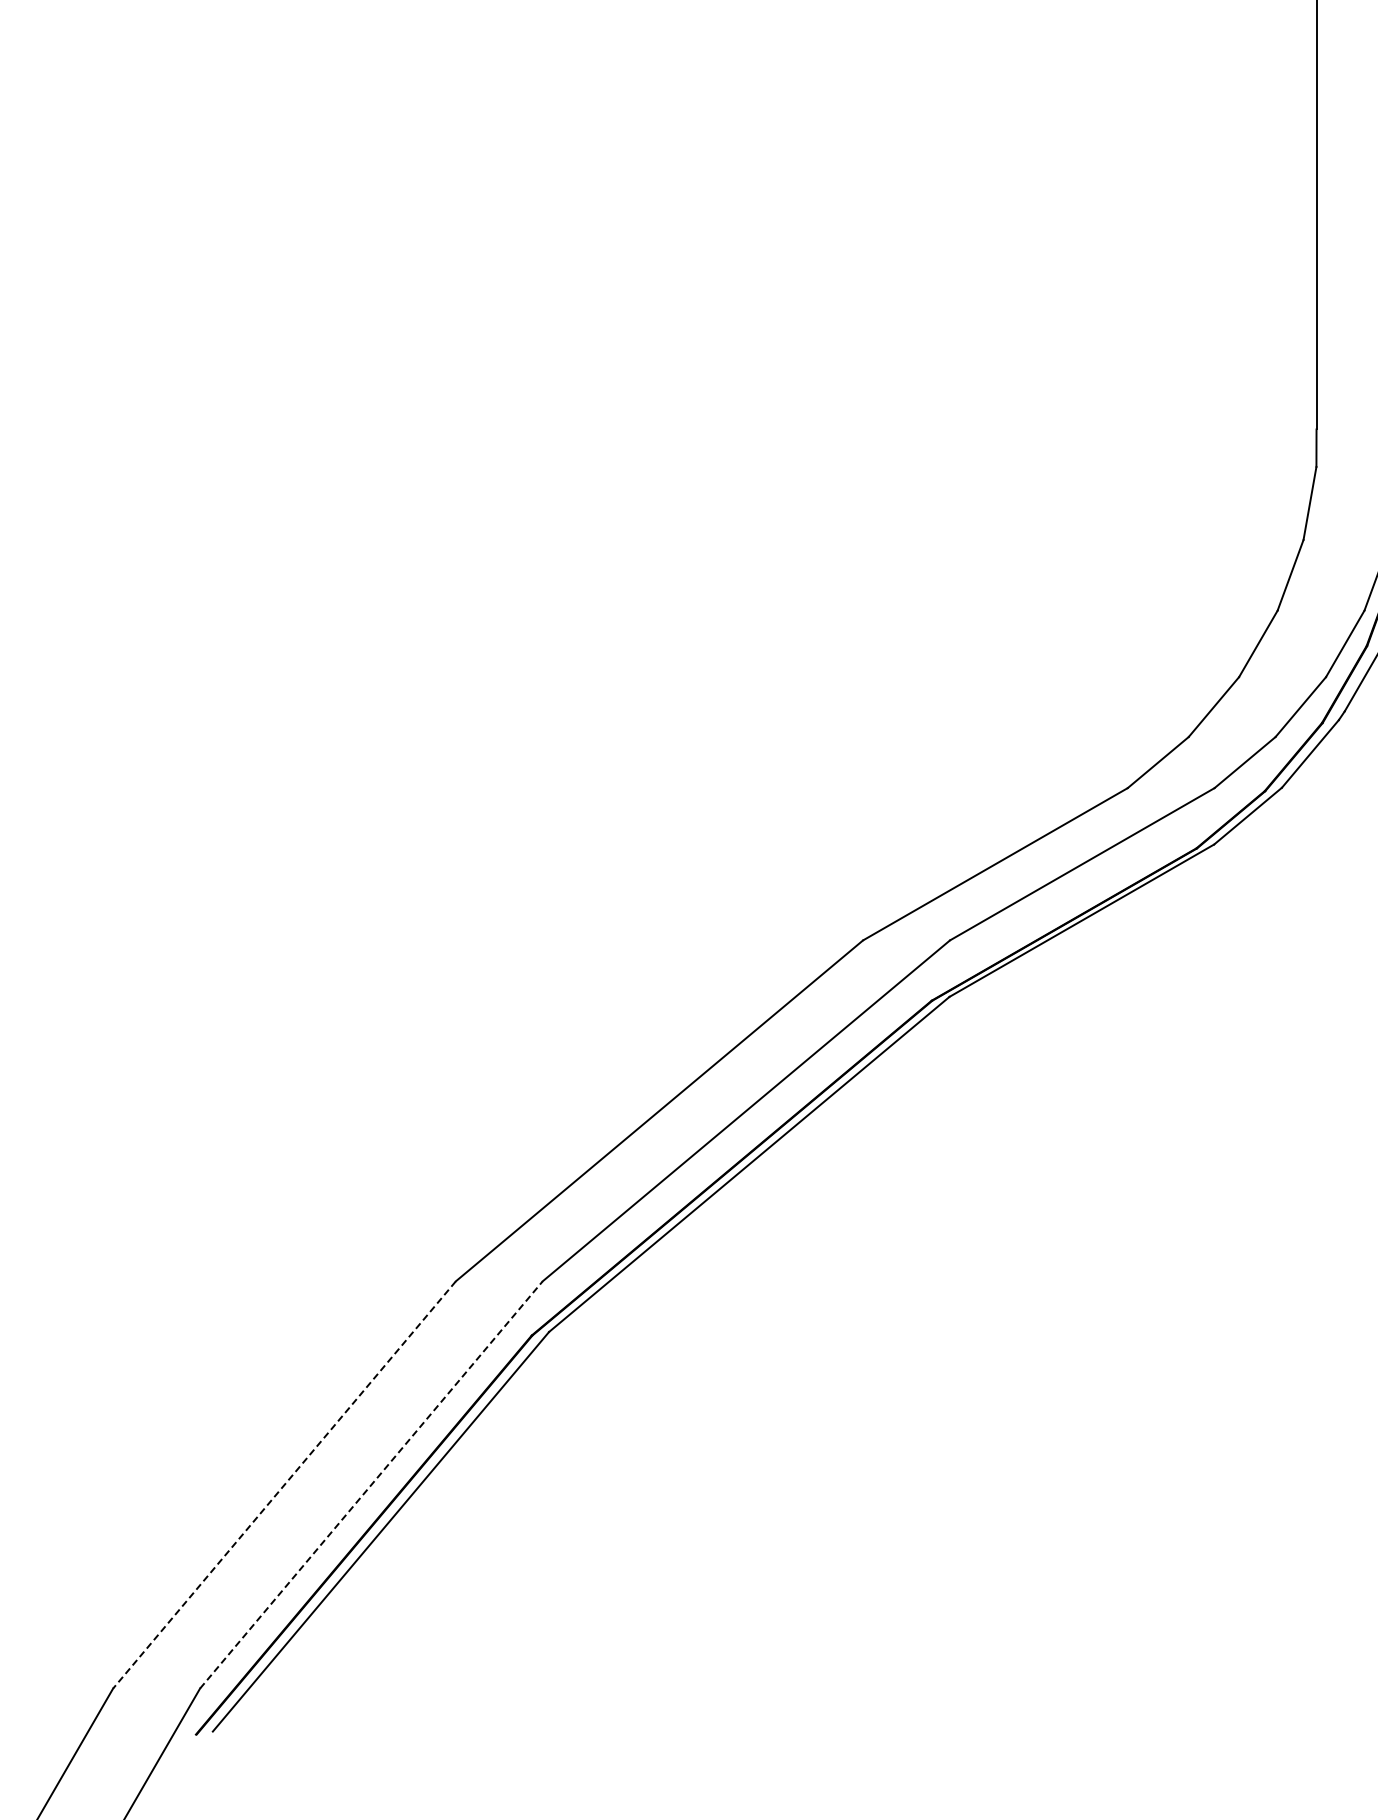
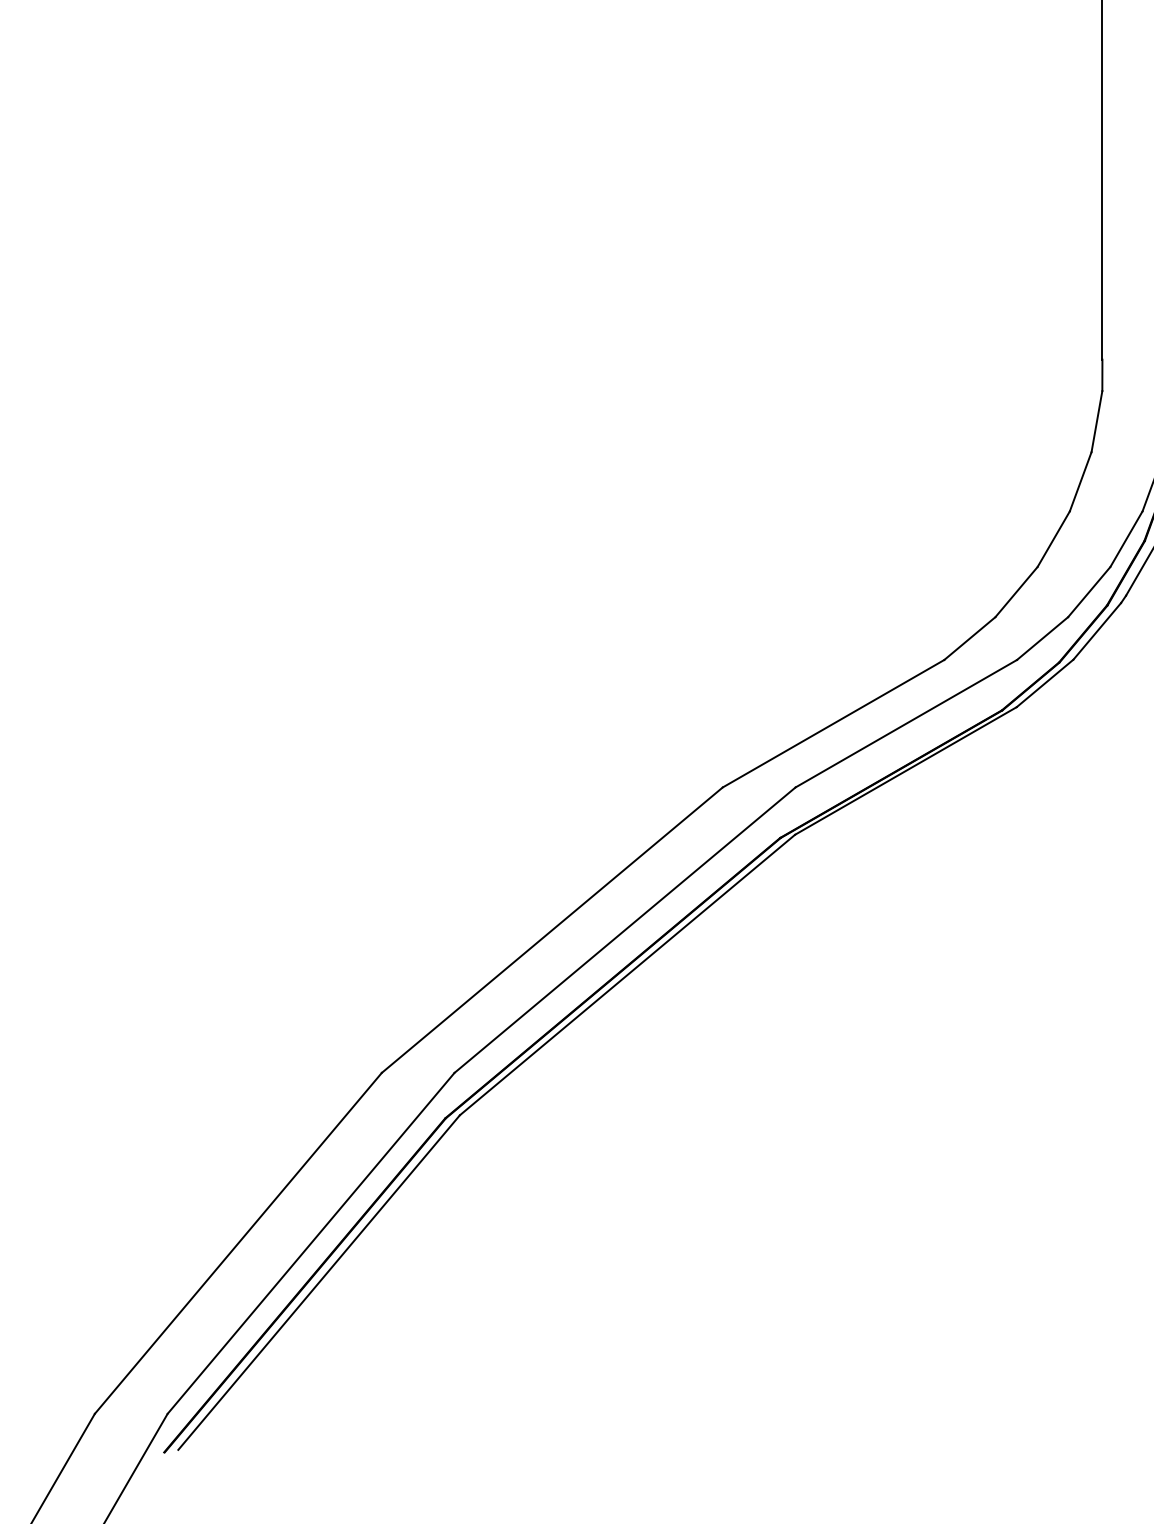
line: (371, 1484) -> (311, 1243), dashed -> solid
line: (284, 1485) -> (238, 1243), dashed -> solid

